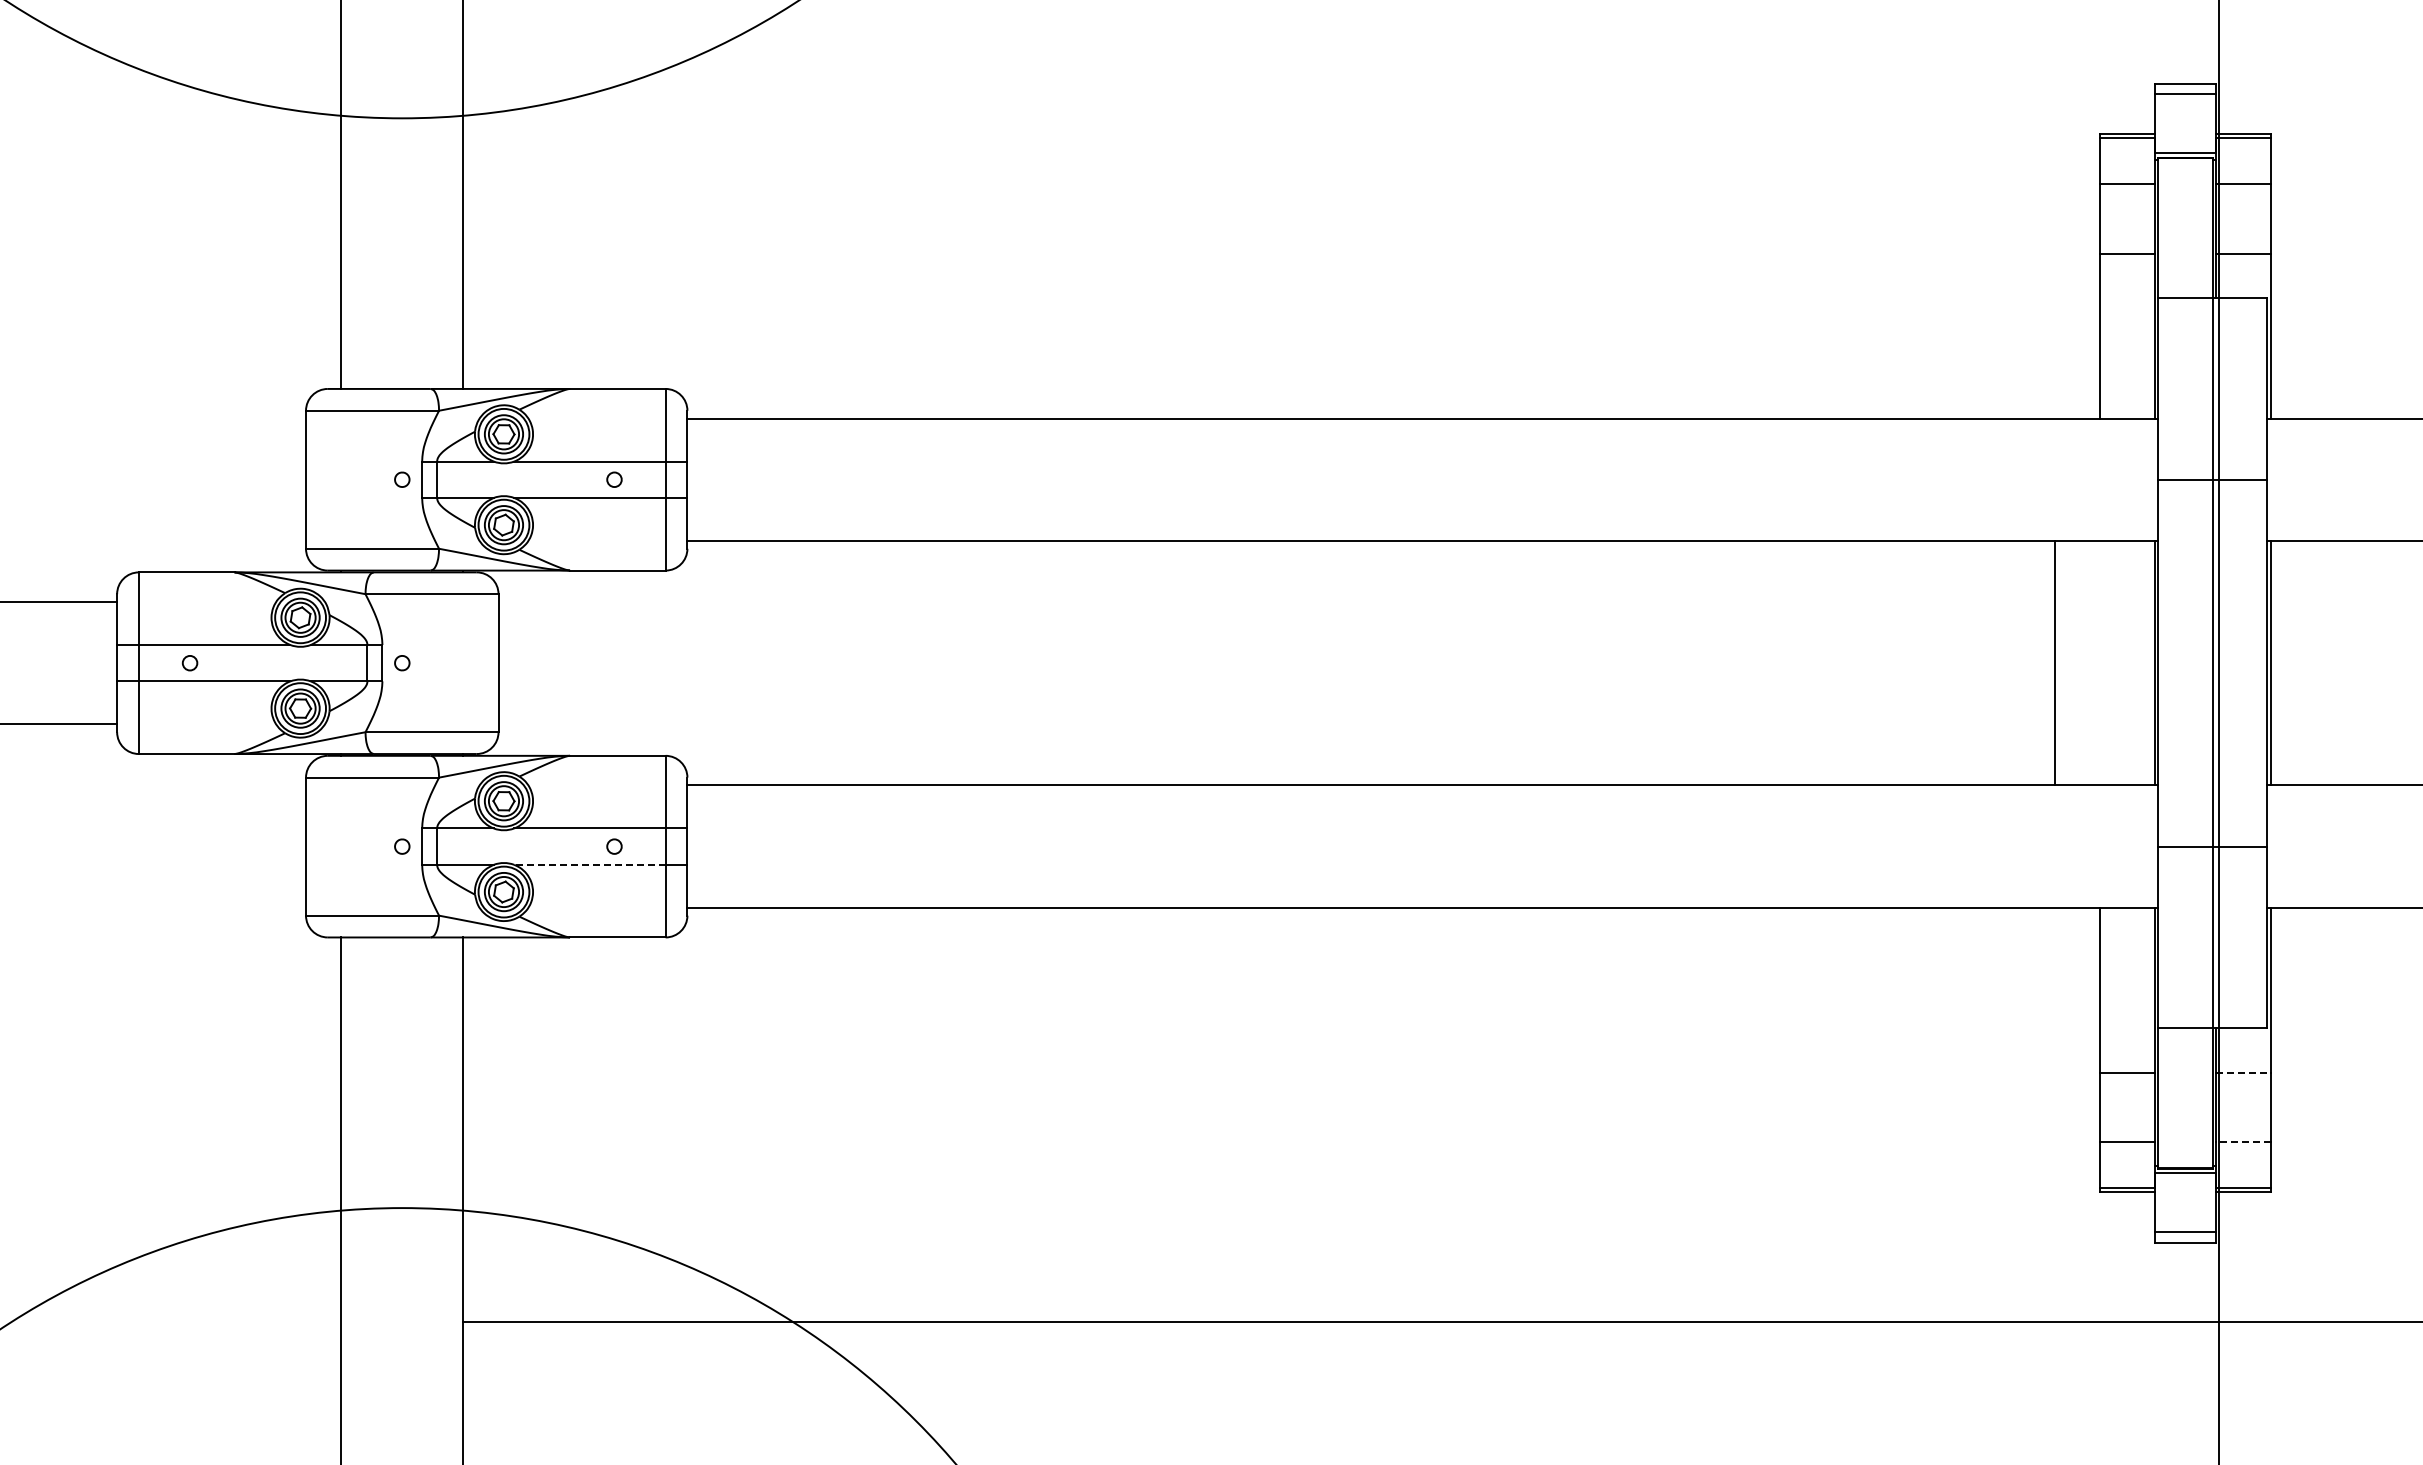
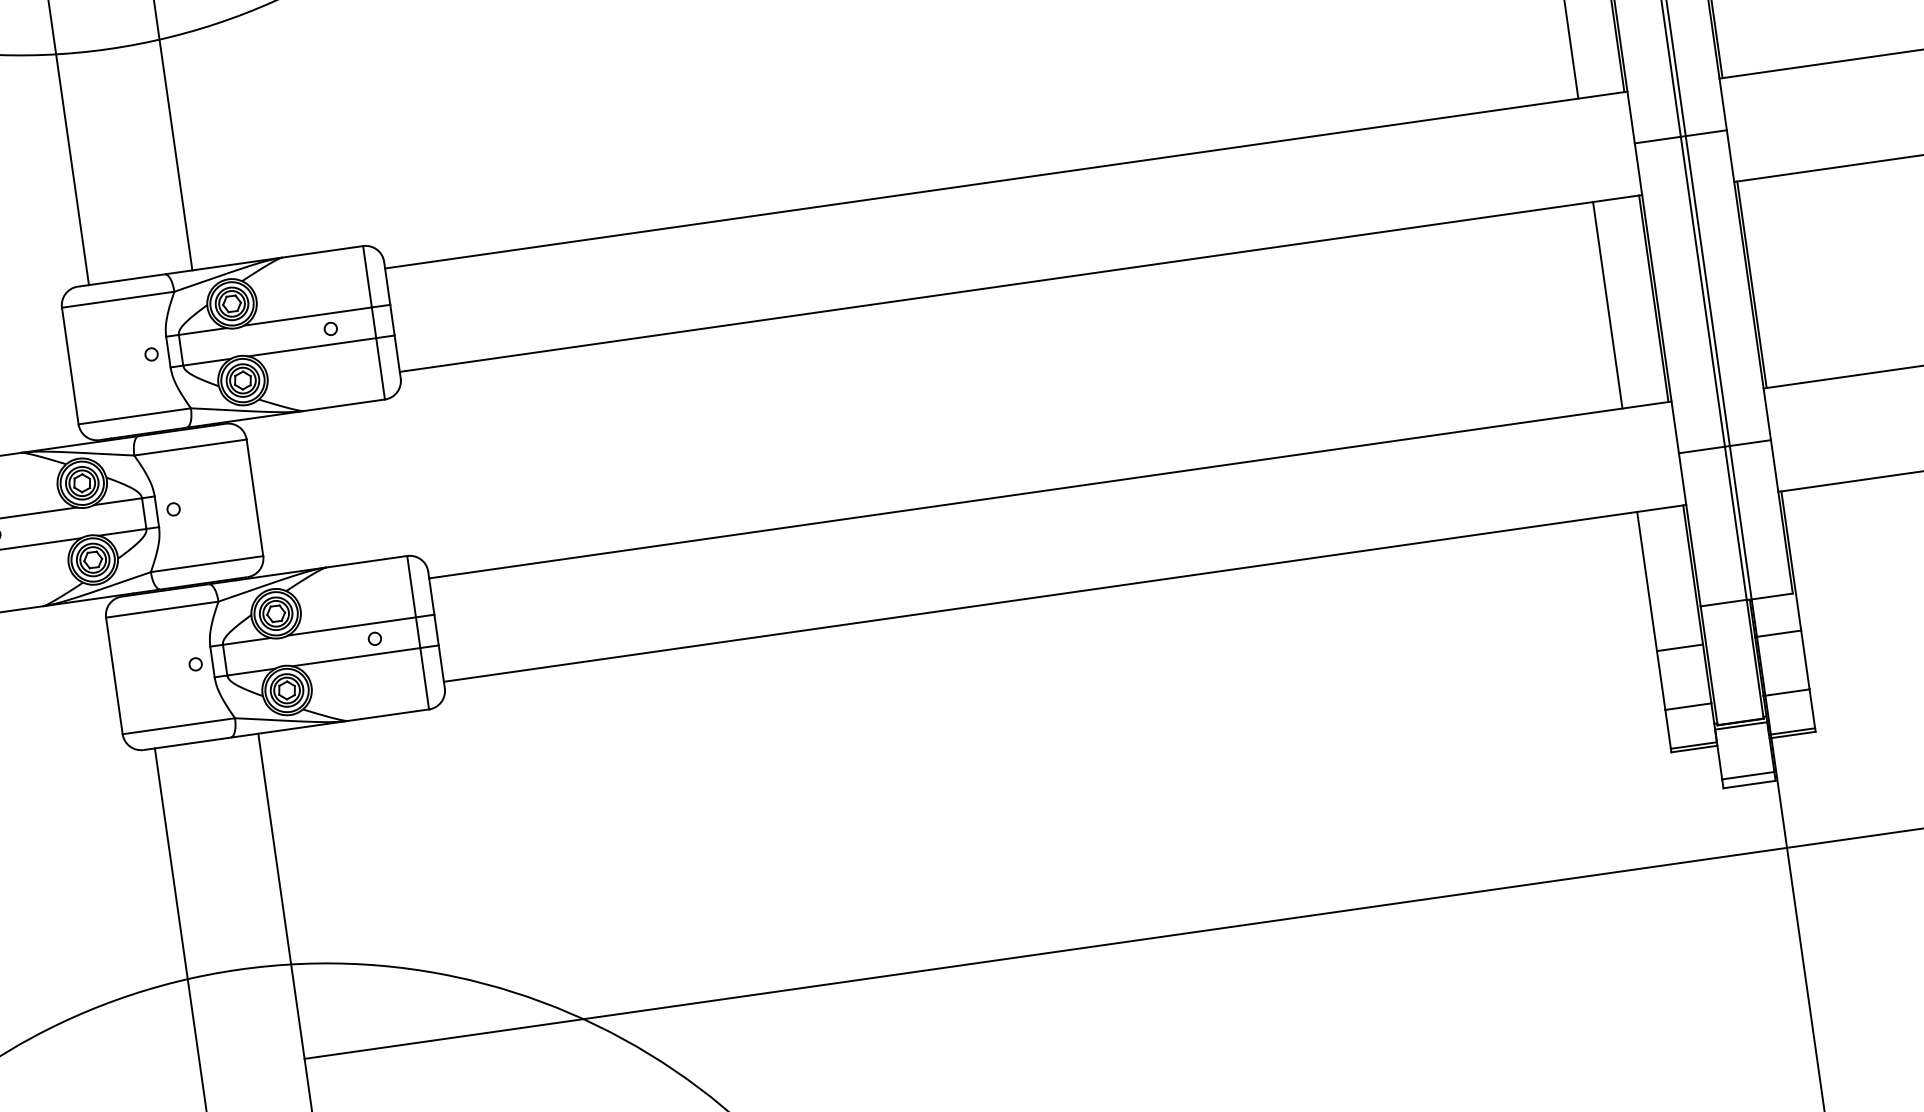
line: (2055, 662) -> (1608, 304), moved
line: (589, 864) -> (355, 656), dashed -> solid
line: (2244, 1072) -> (1778, 633), dashed -> solid
line: (2243, 1142) -> (1786, 692), dashed -> solid

